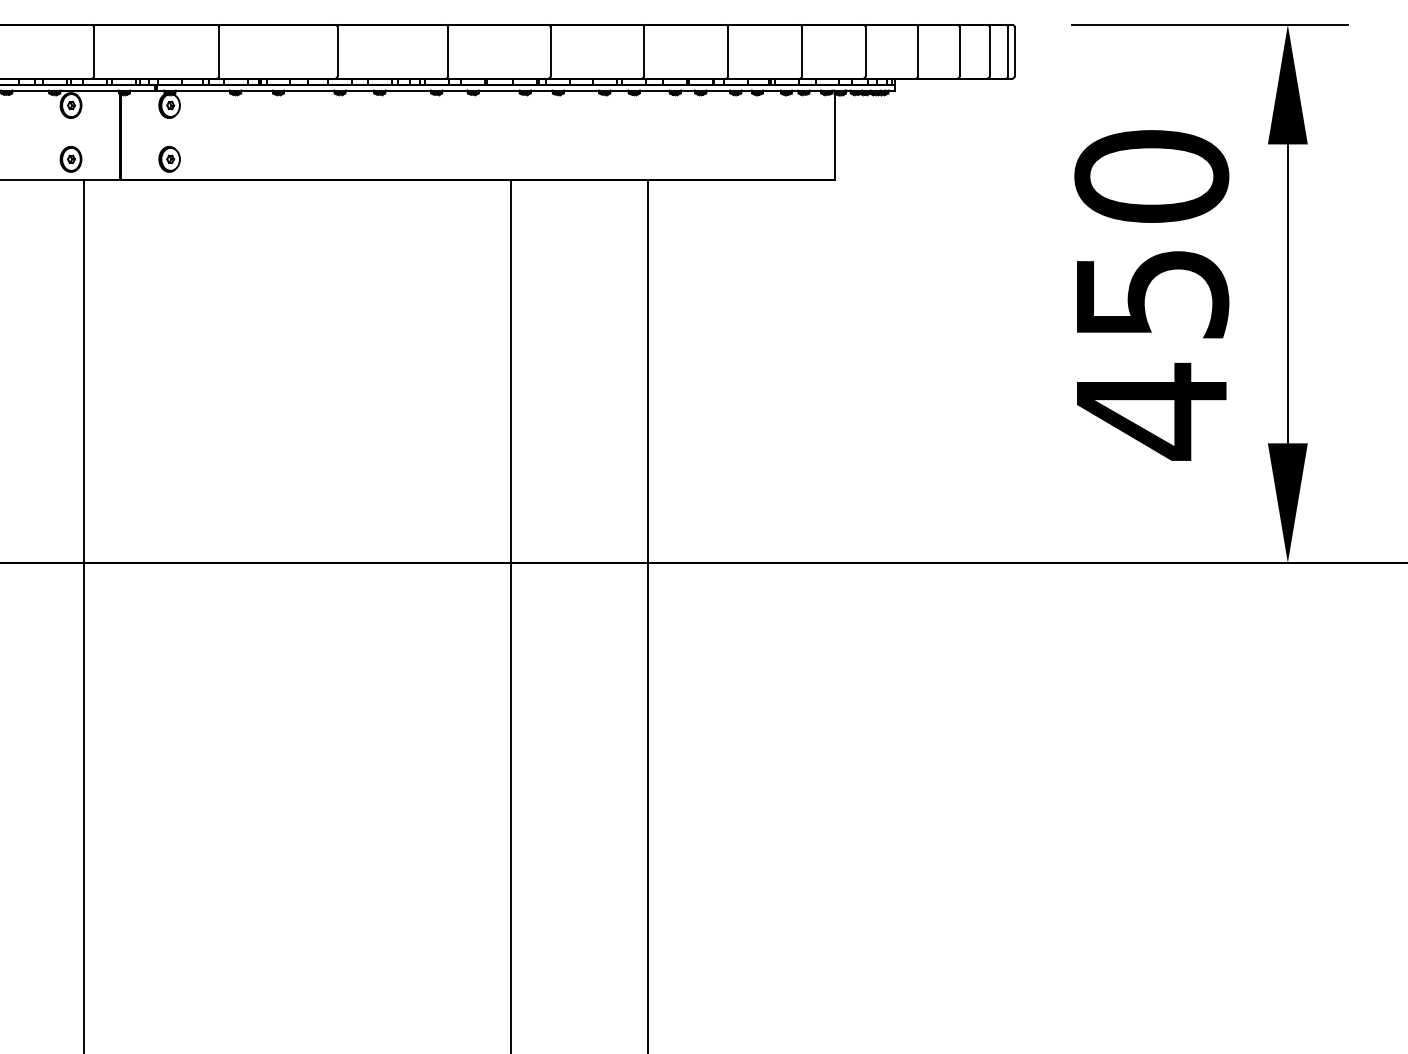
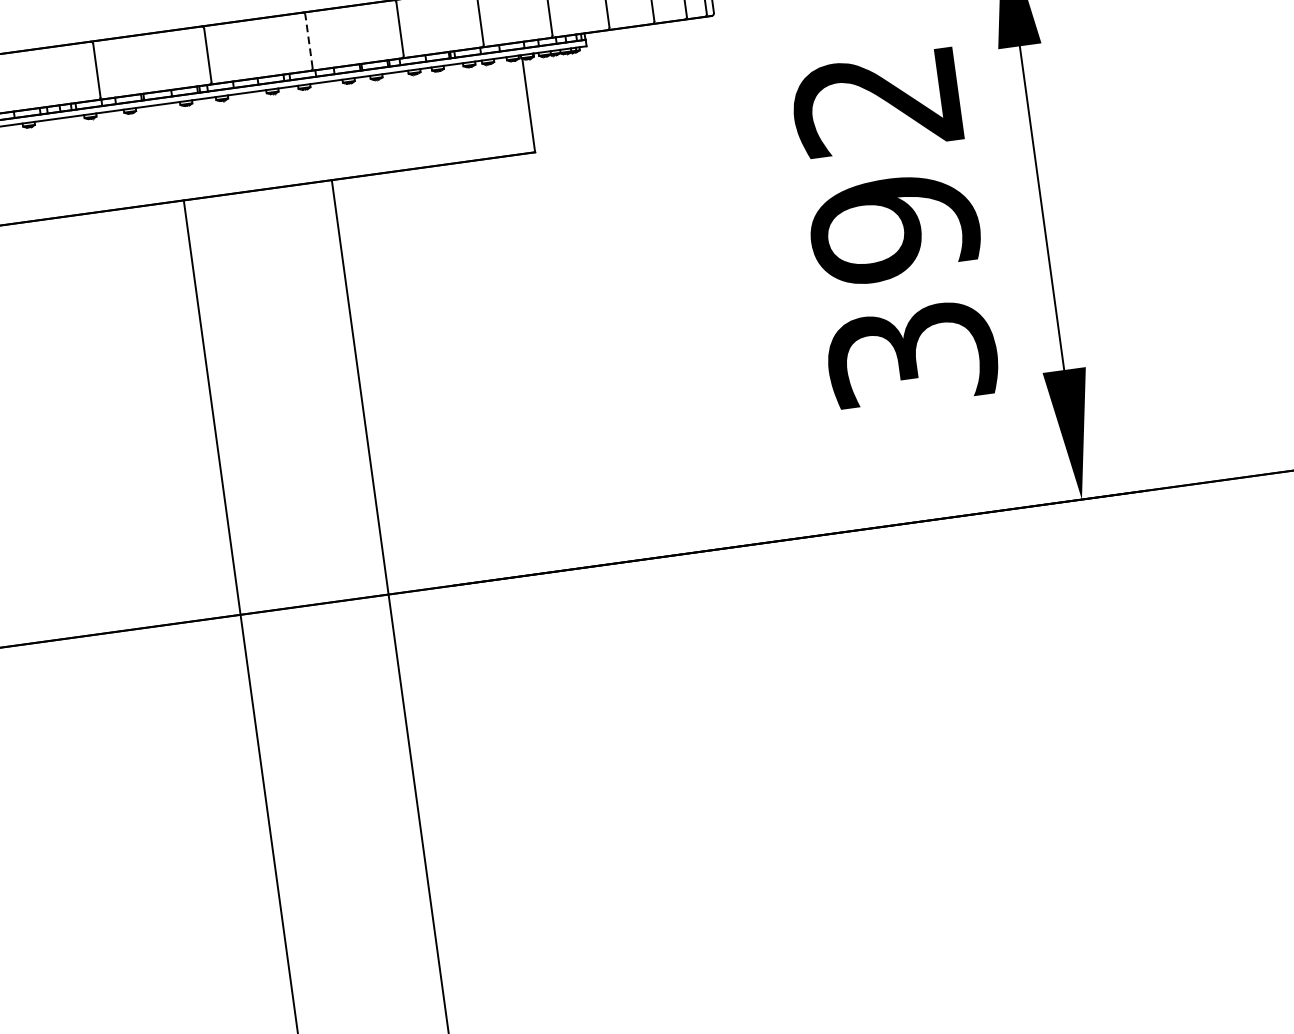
line: (644, 51) -> (309, 41), solid -> dashed
text: (1151, 295) -> (894, 230), 450 -> 392

